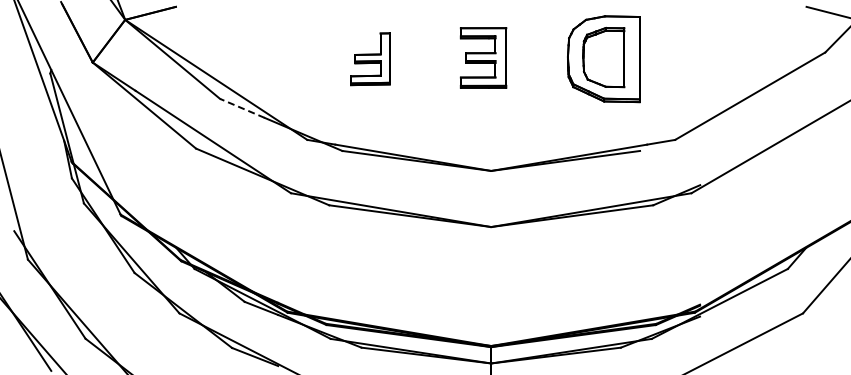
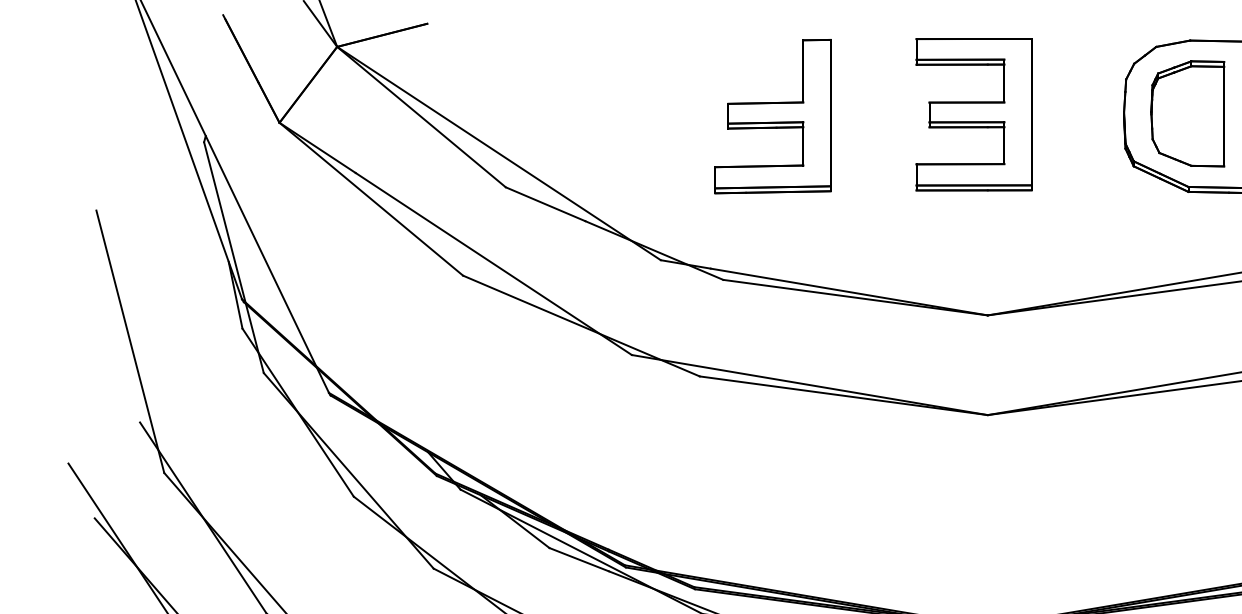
part: (483, 57) -> (973, 113), size x1.43
part: (370, 59) -> (773, 117), size x1.67
line: (242, 108) -> (545, 204), dashed -> solid

